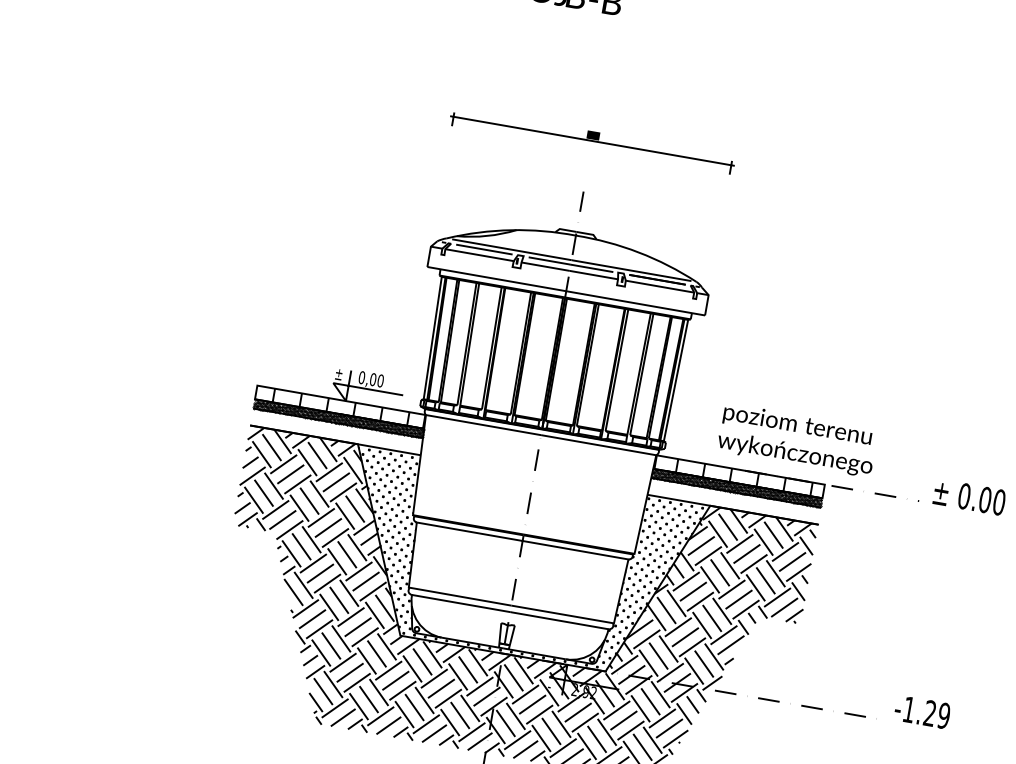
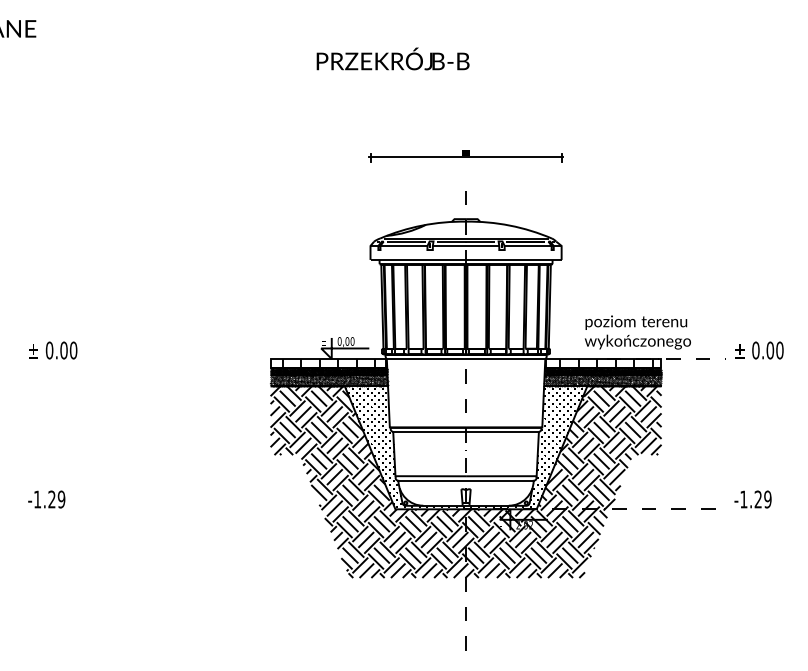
hatch: (335, 431) -> (328, 380), added
hatch: (733, 501) -> (602, 380), added

